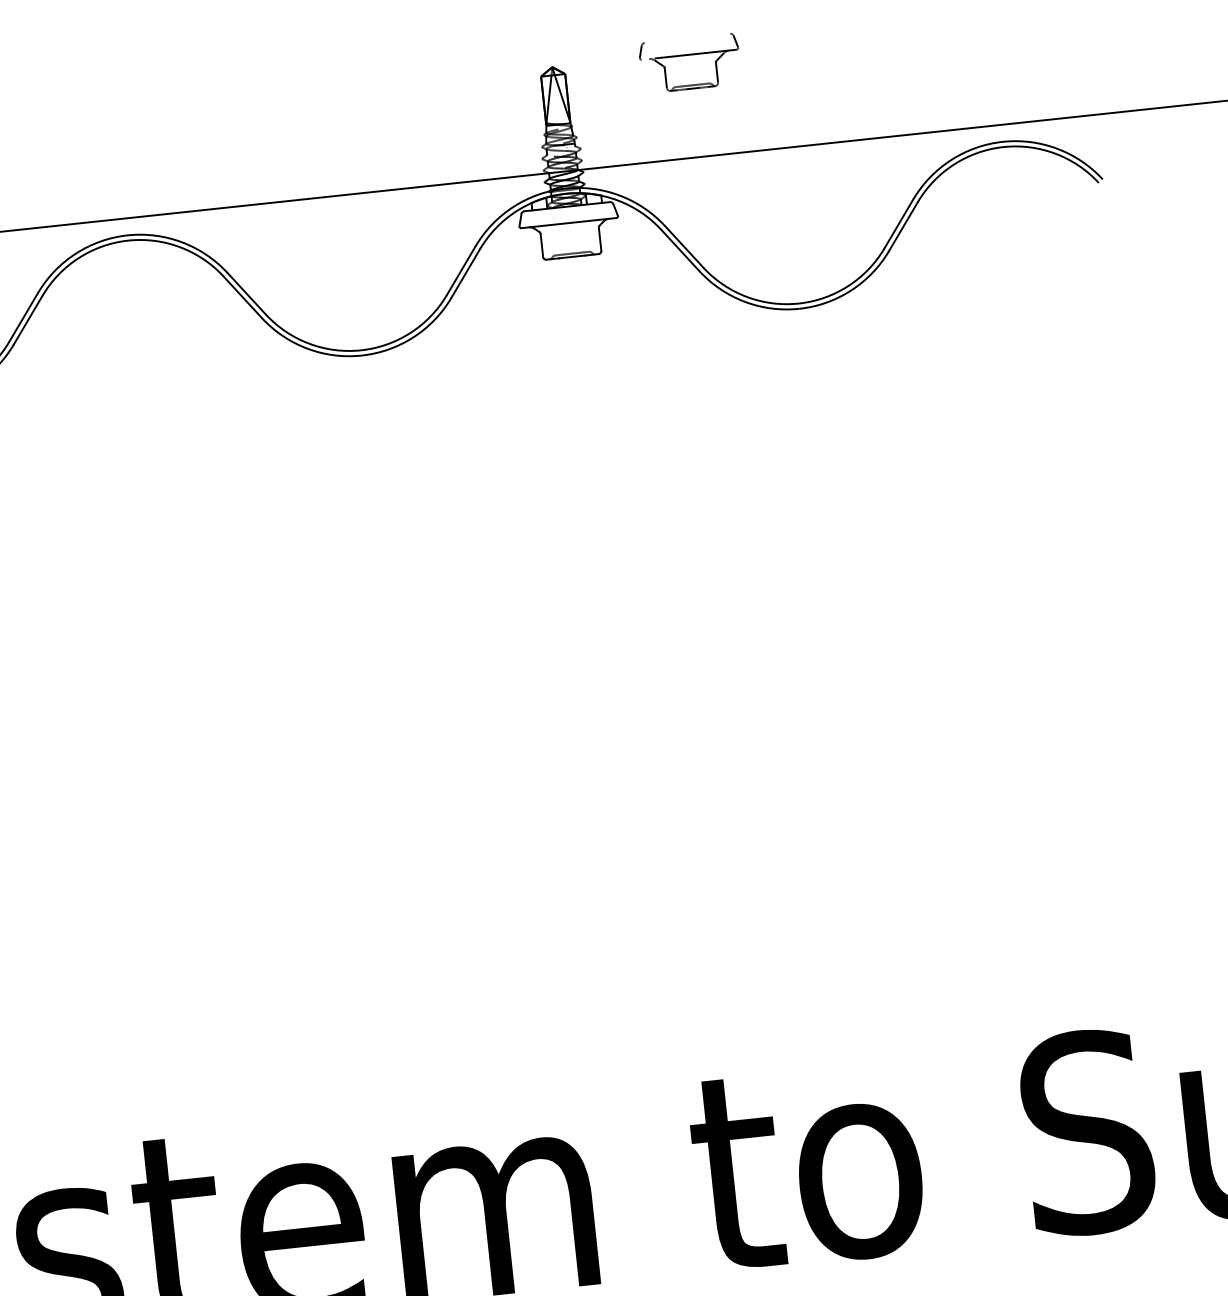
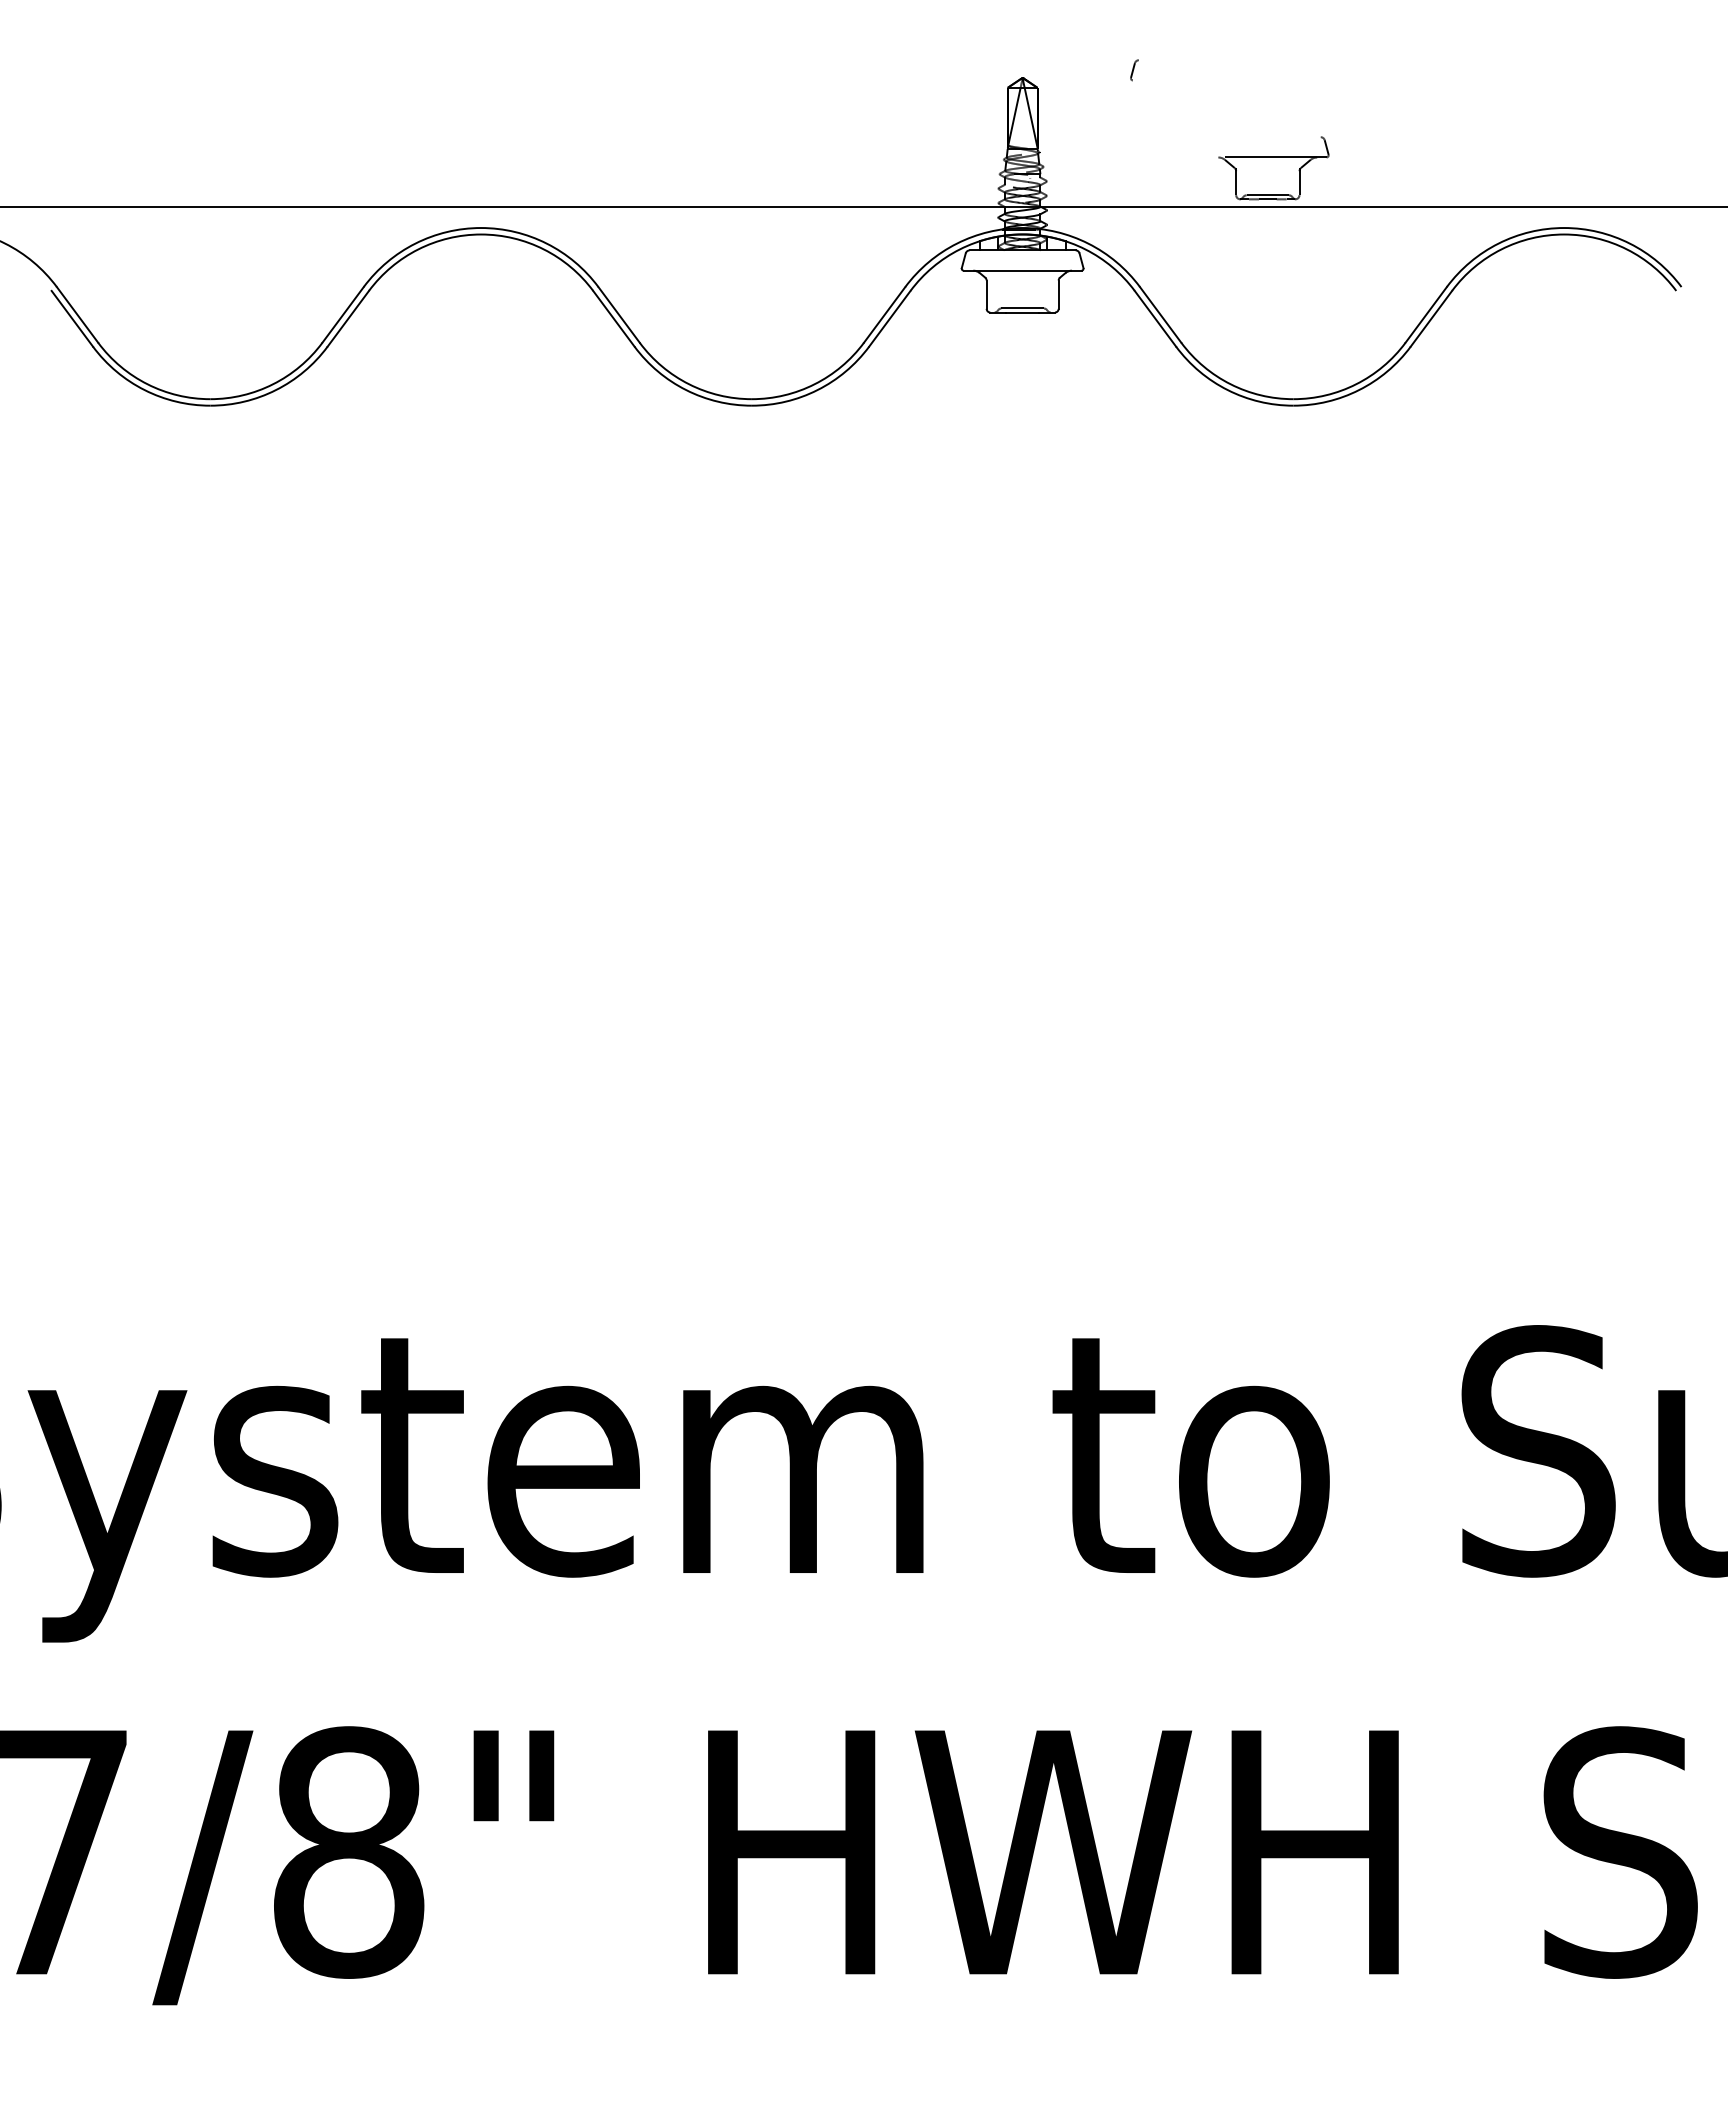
part: (694, 63) -> (1273, 168), moved

